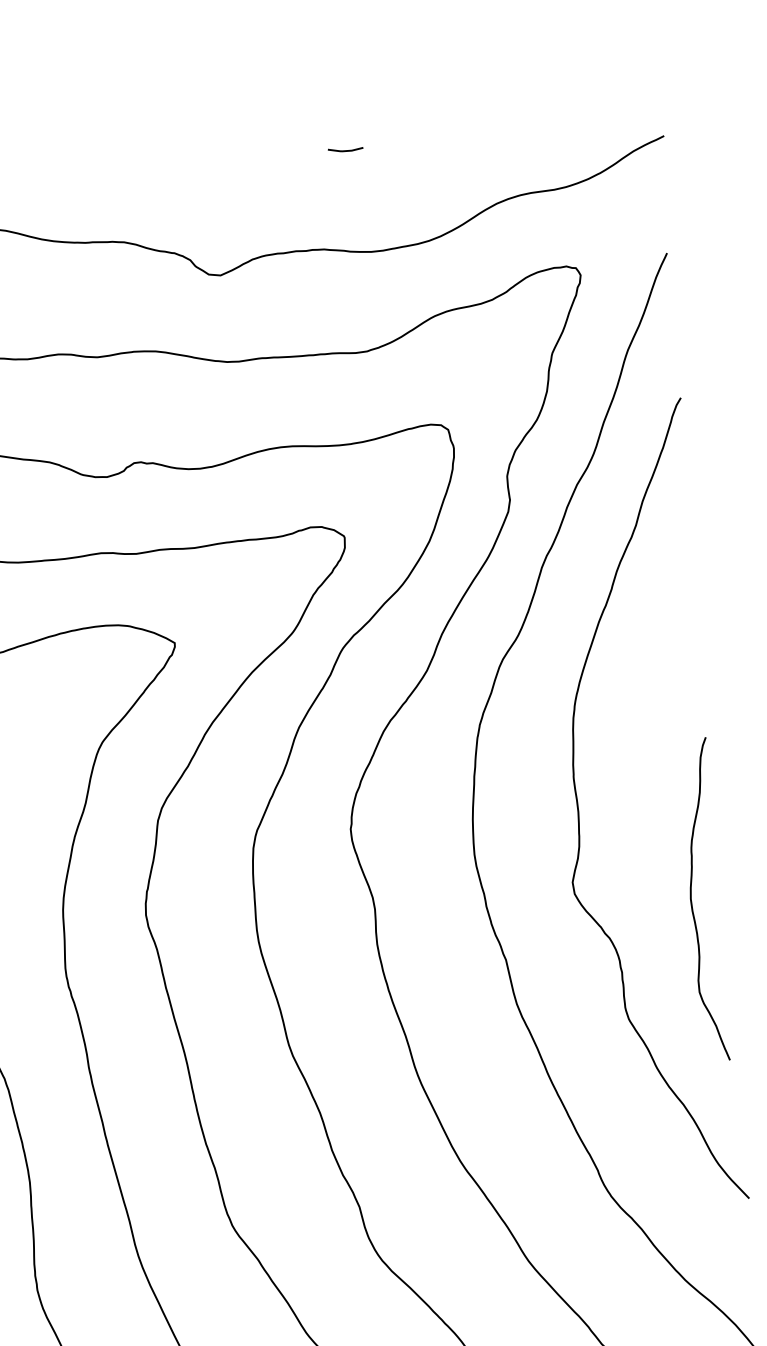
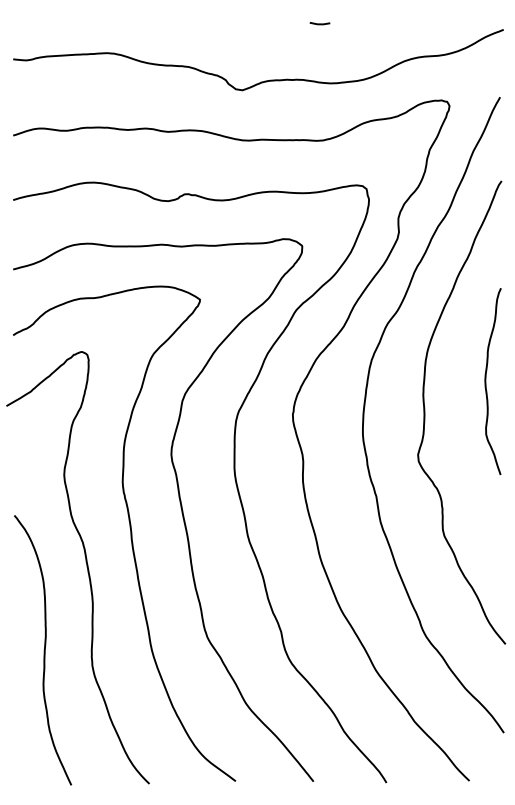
curve: (693, 900) -> (486, 381), moved

